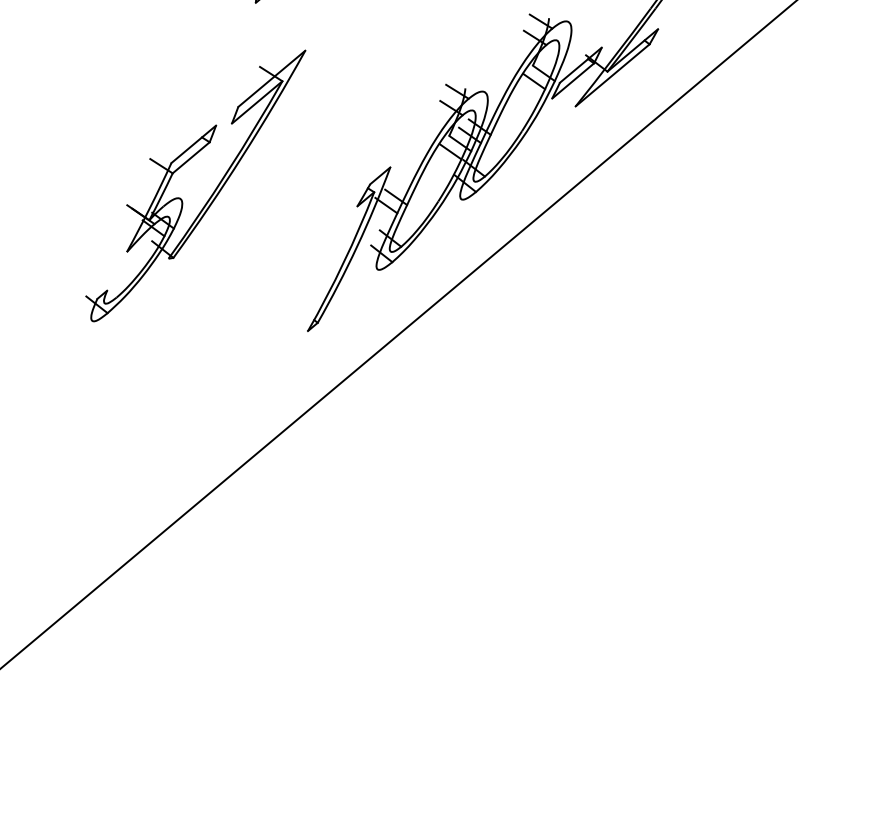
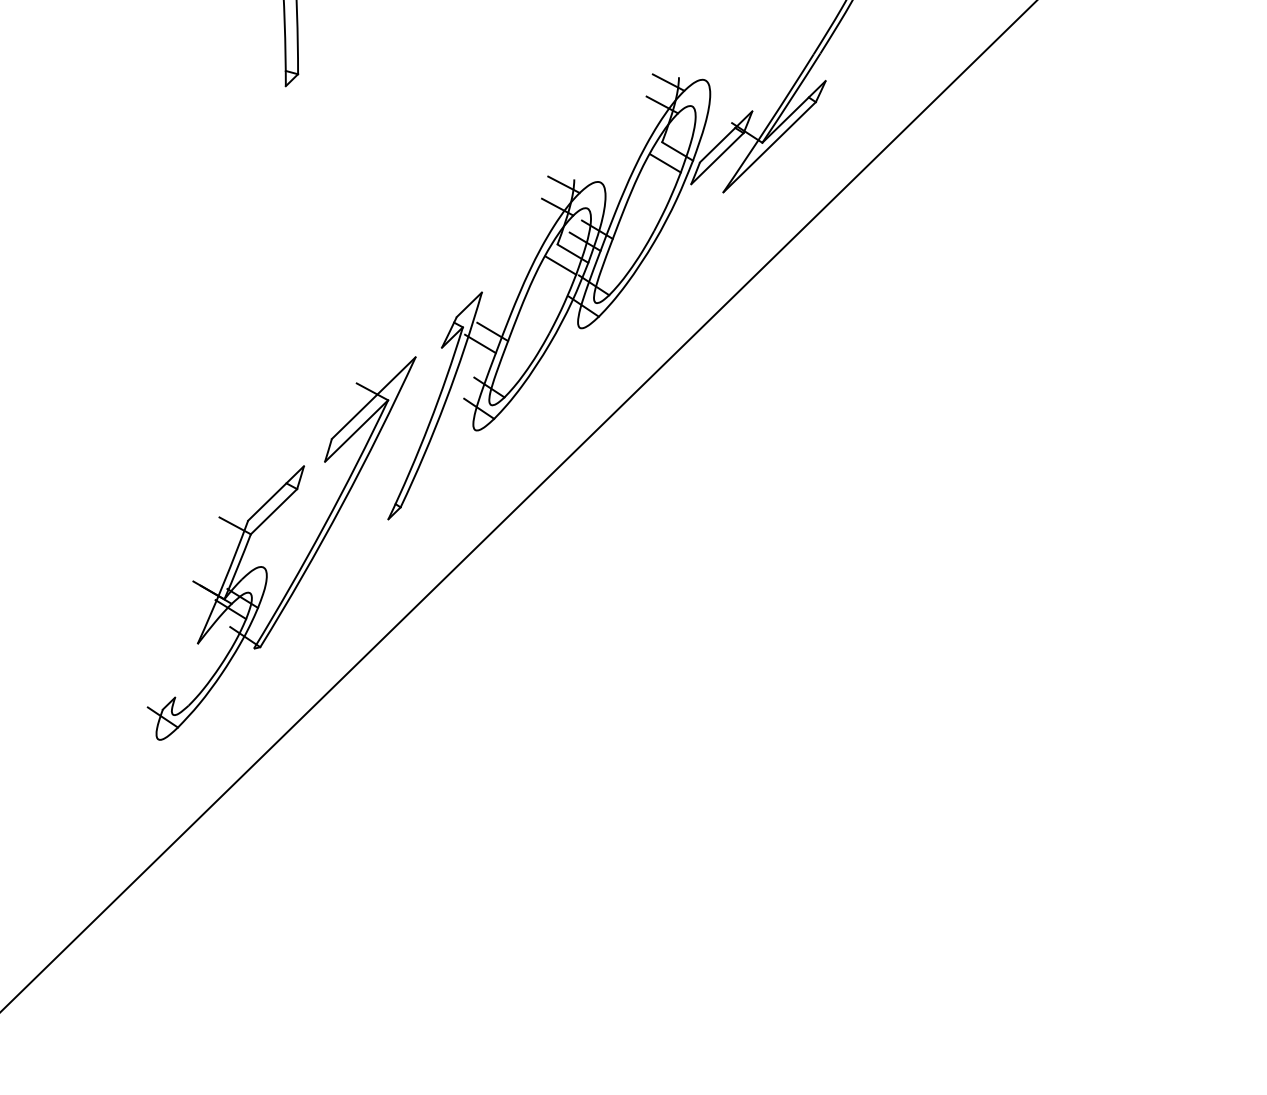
part: (181, 198) -> (265, 567), moved

